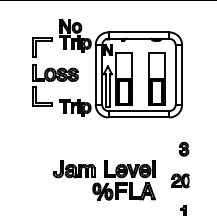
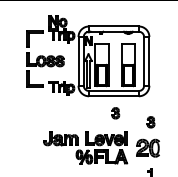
part: (141, 137) -> (116, 112), added
part: (180, 180) -> (148, 147), size x1.6

